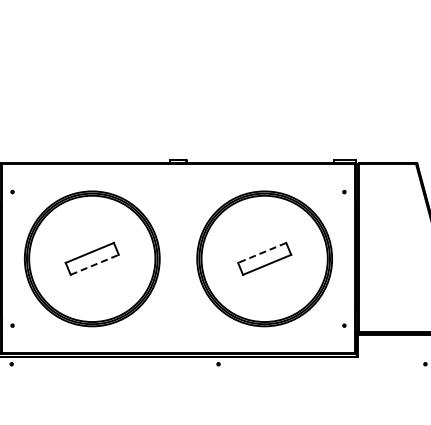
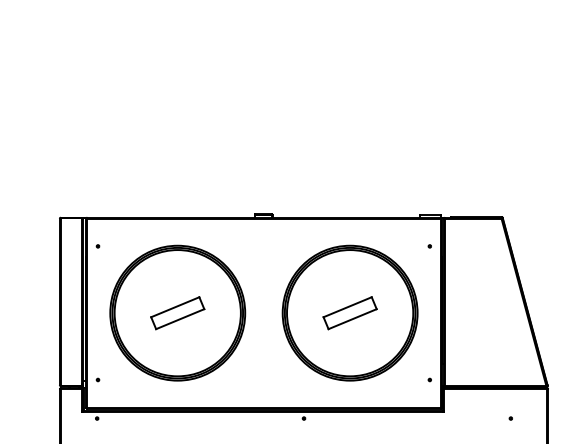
line: (262, 253) -> (347, 307), dashed -> solid
line: (95, 264) -> (180, 318), dashed -> solid

